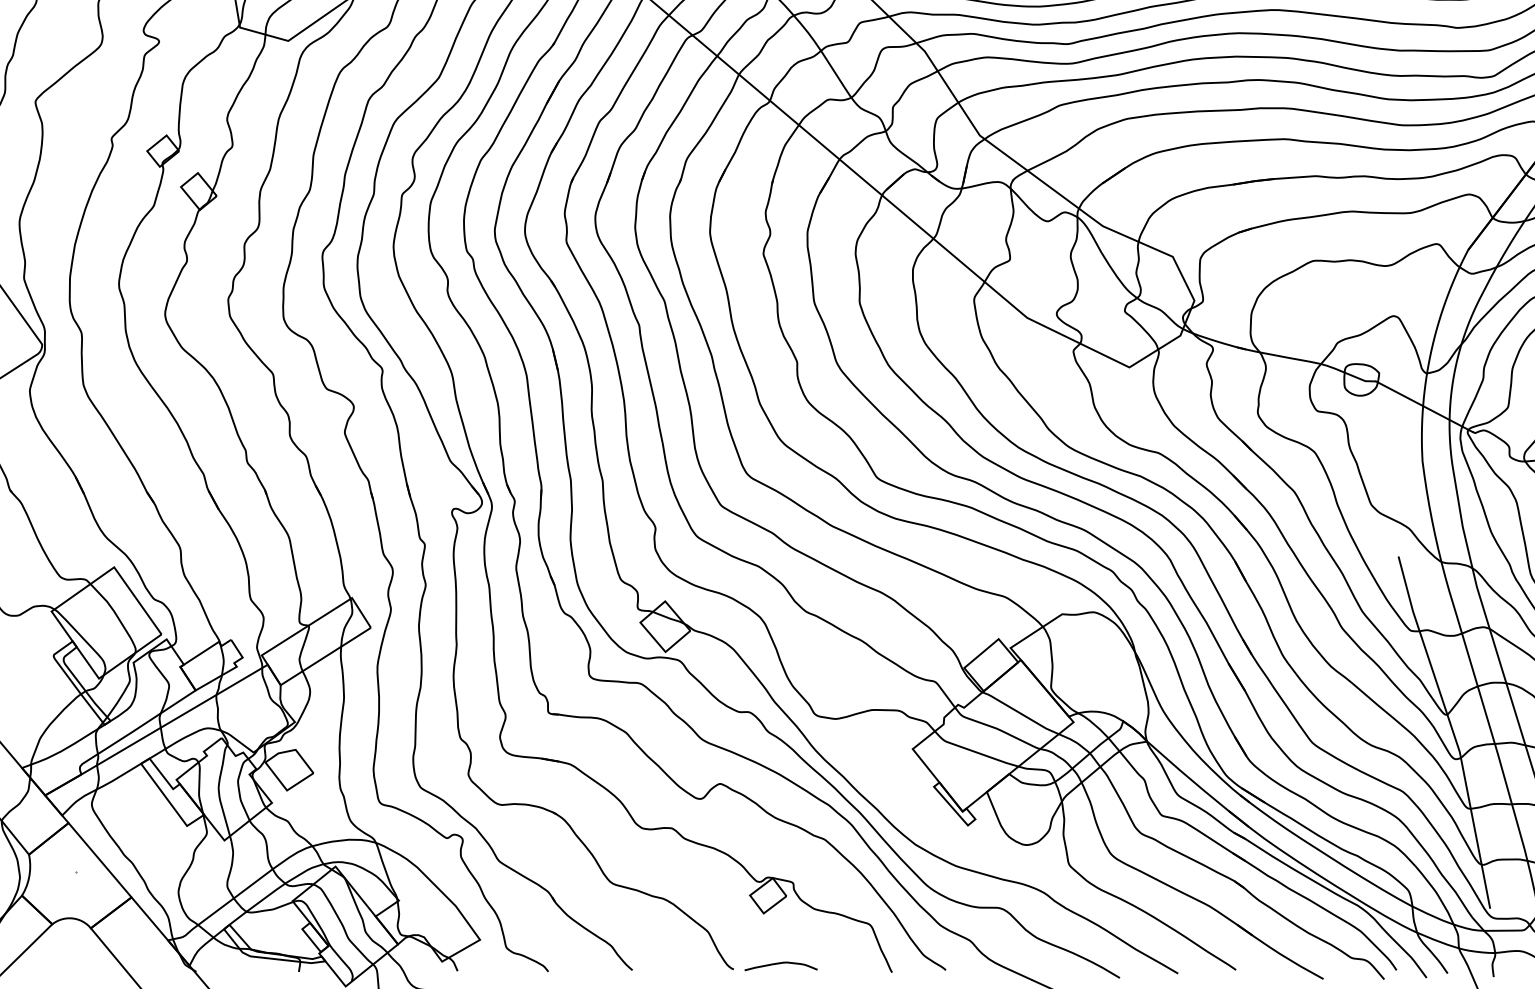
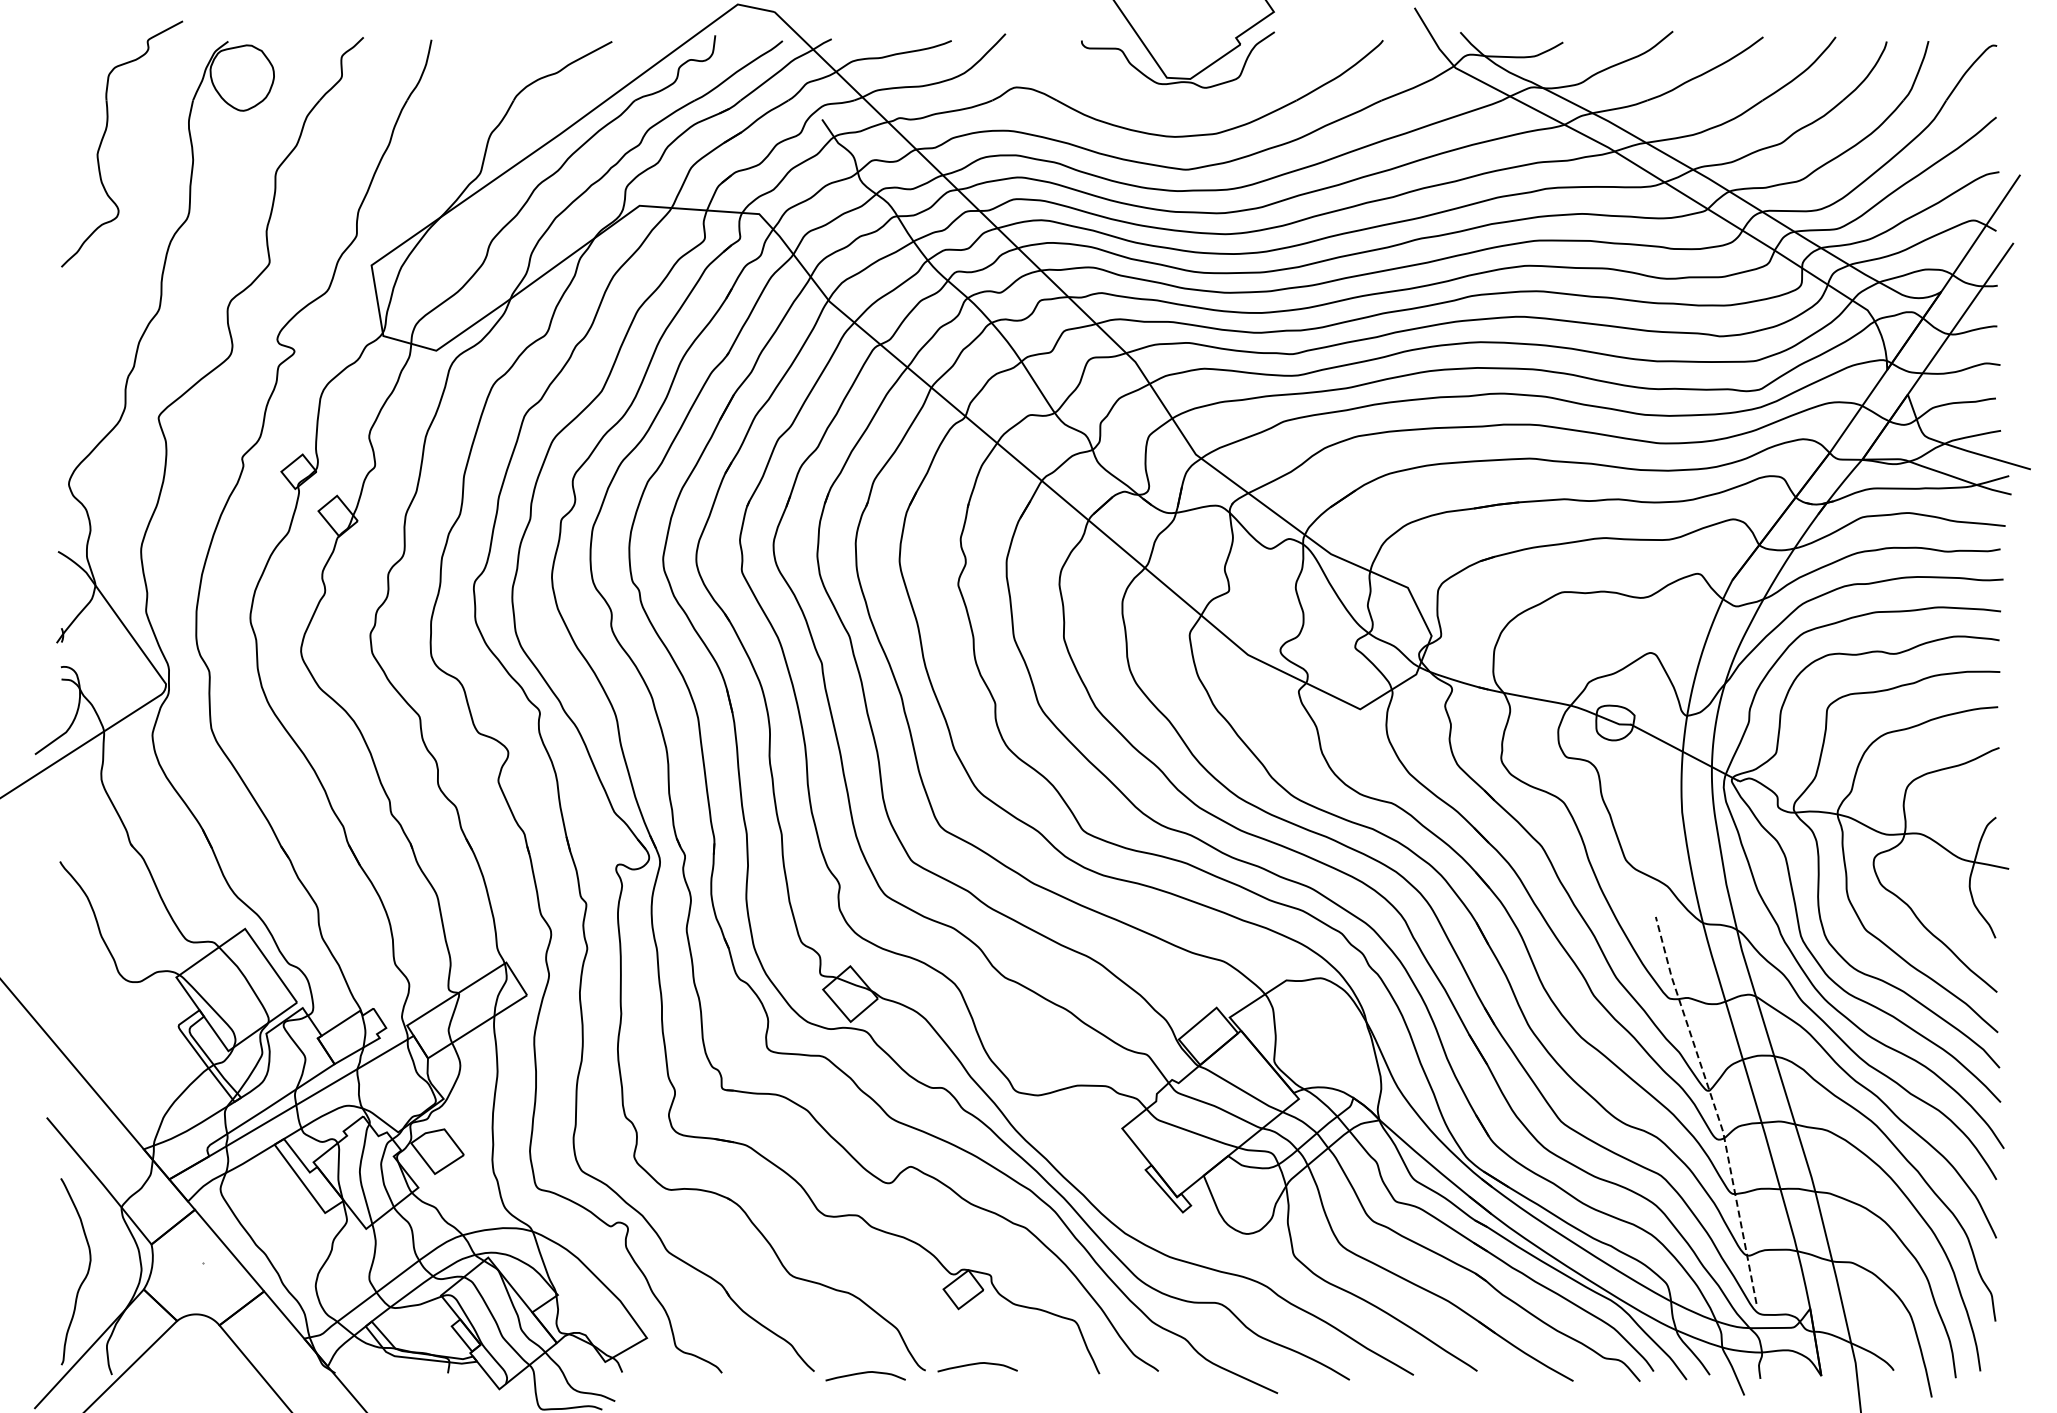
line: (1452, 730) -> (1715, 1108), solid -> dashed
curve: (679, 972) -> (865, 1373), added

